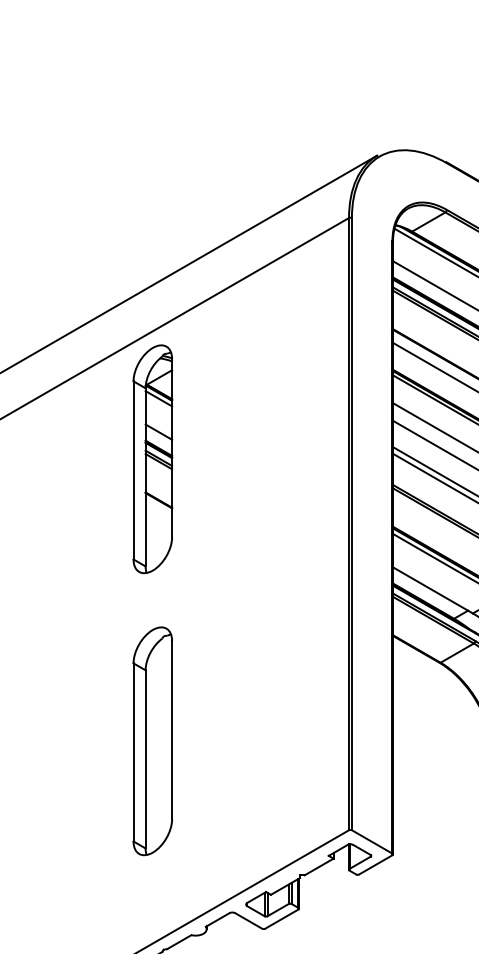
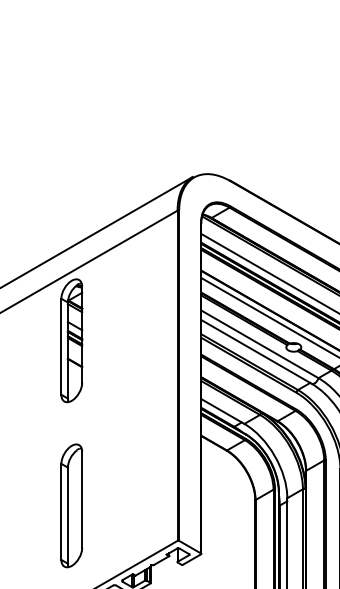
part: (152, 740) -> (71, 505), moved

